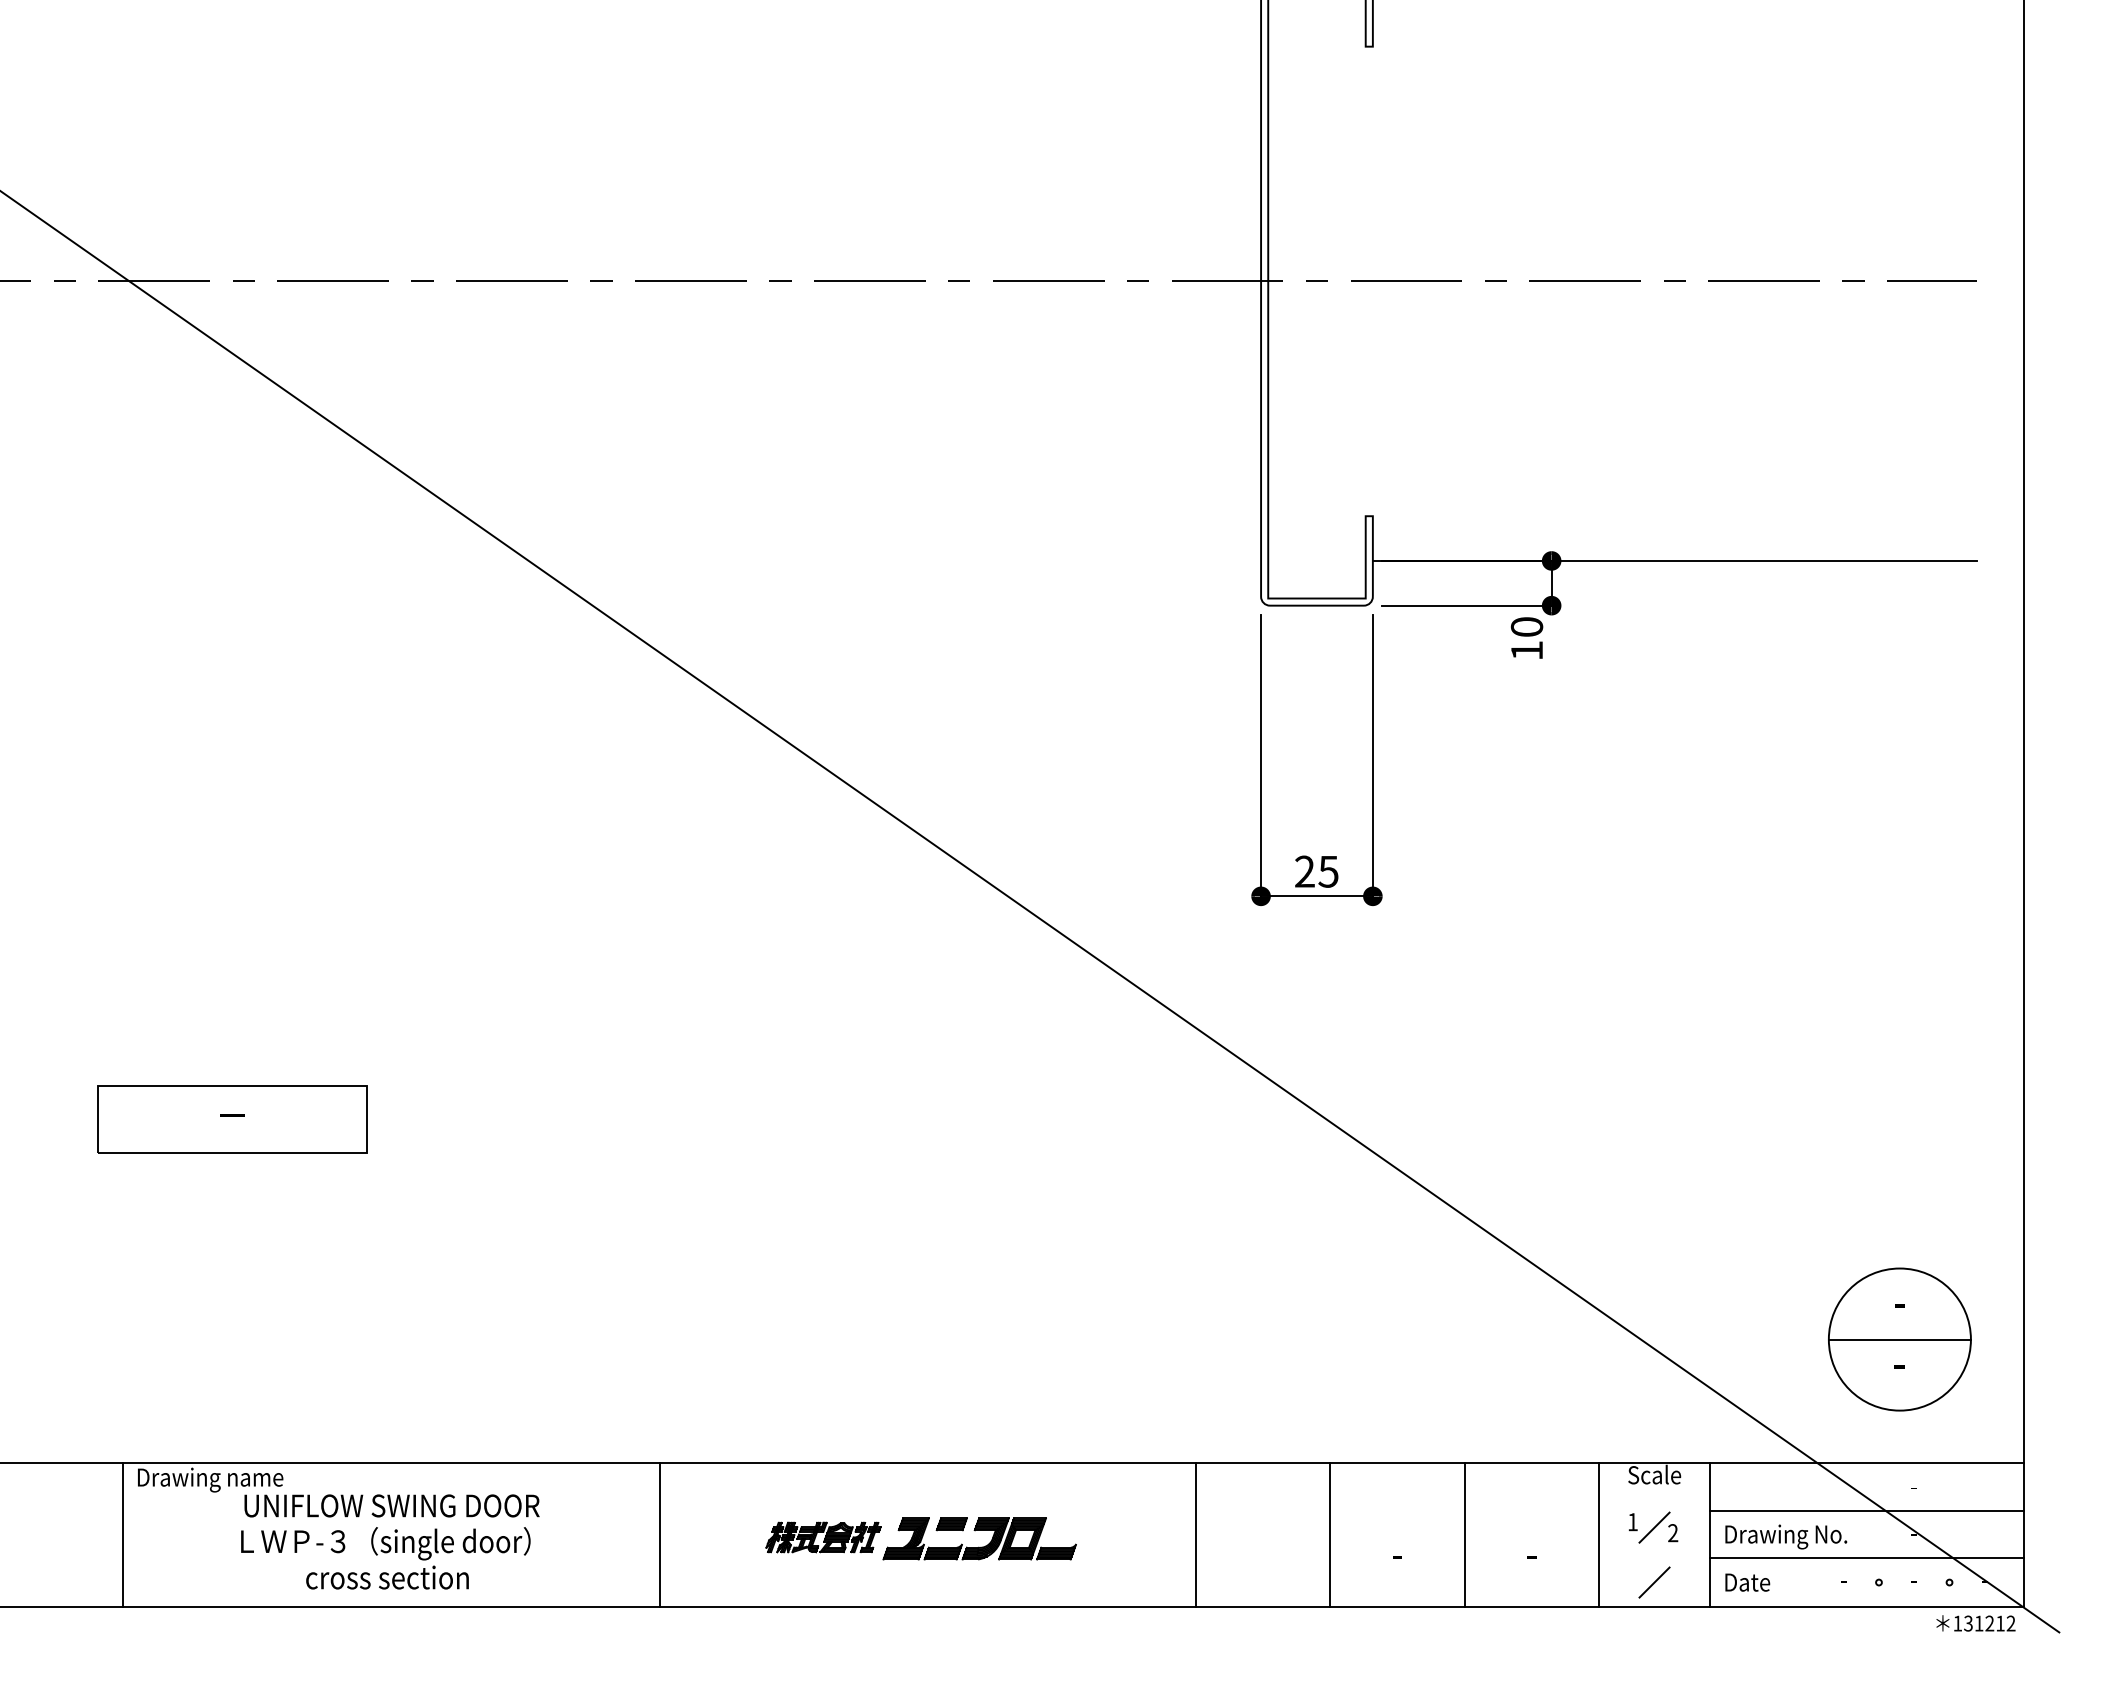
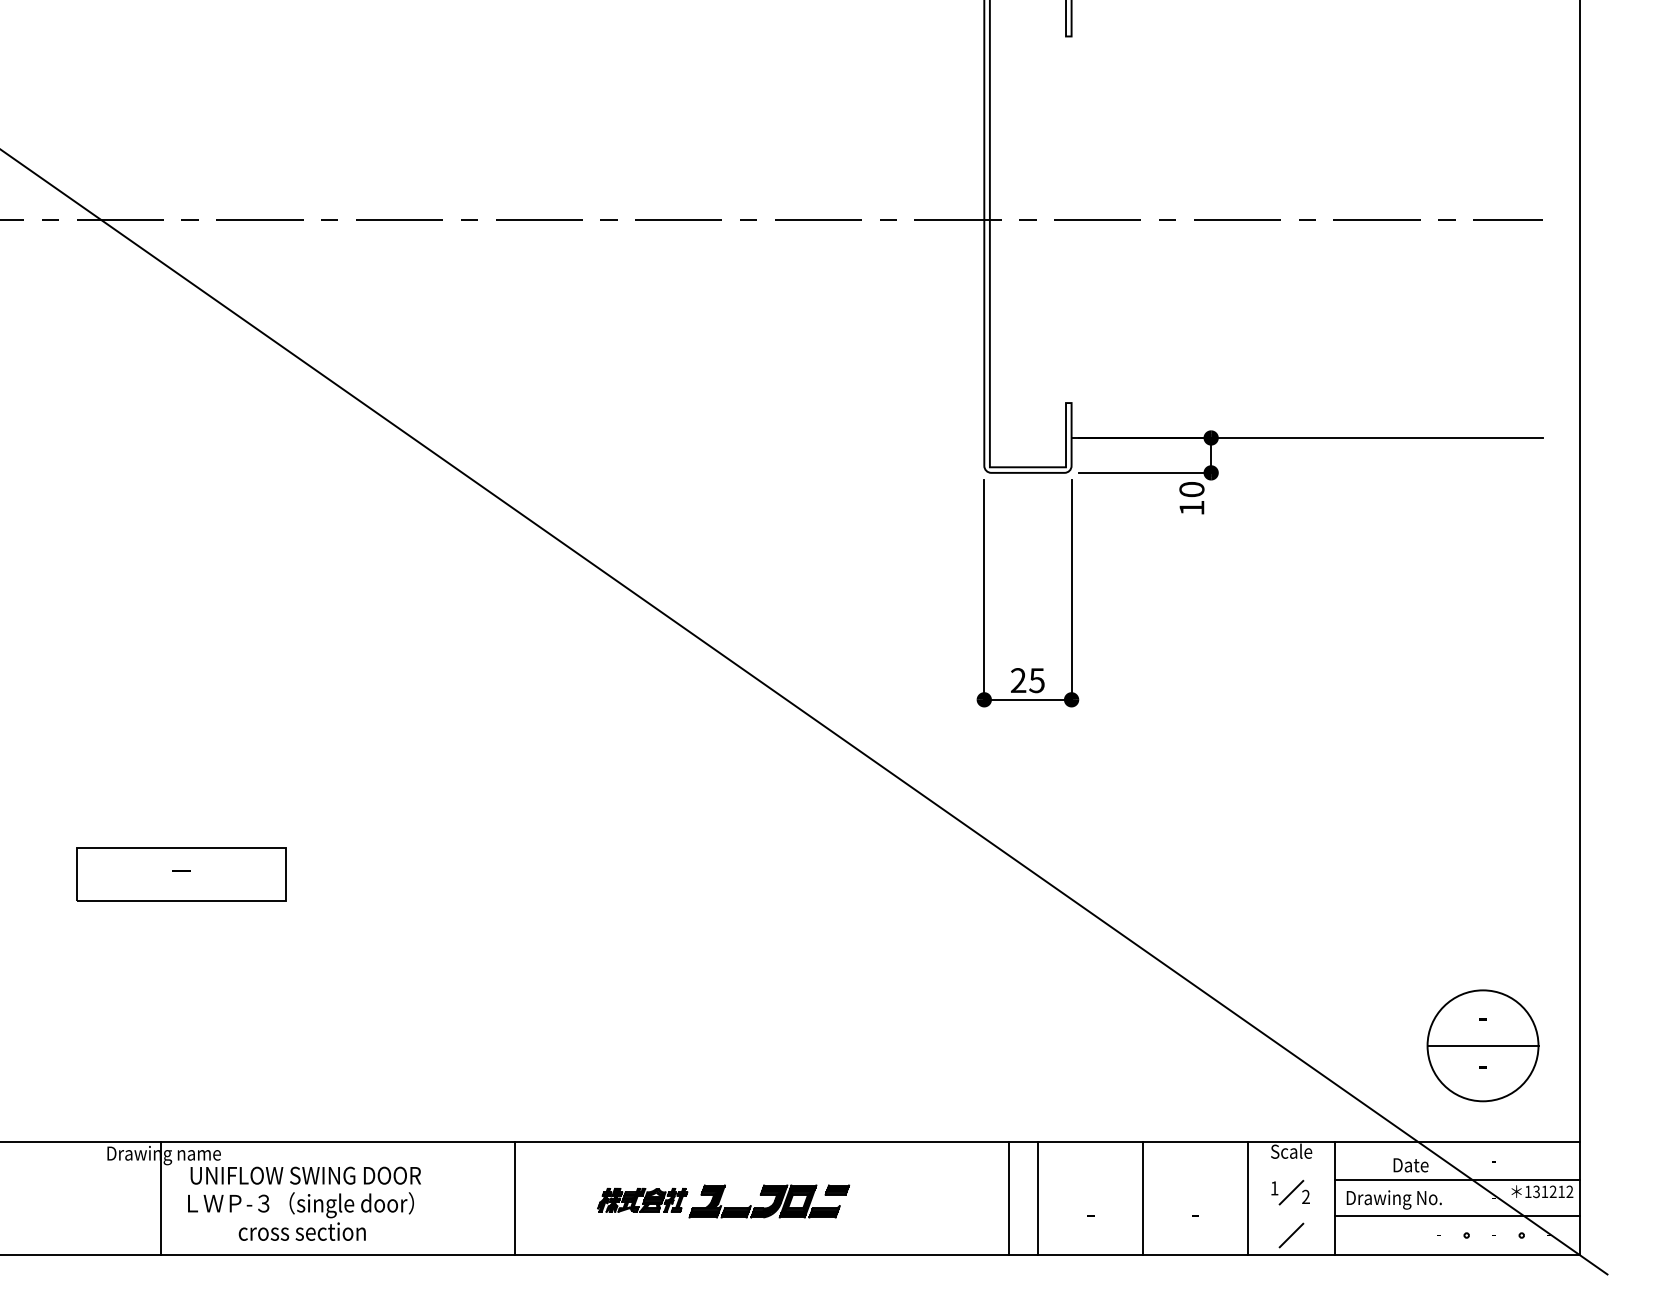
part: (951, 1524) -> (837, 1190), moved
line: (122, 1535) -> (160, 1198), moved
line: (1196, 1535) -> (1008, 1198), moved
text: (1747, 1582) -> (1410, 1165), moved
text: (1975, 1623) -> (1542, 1191), moved

